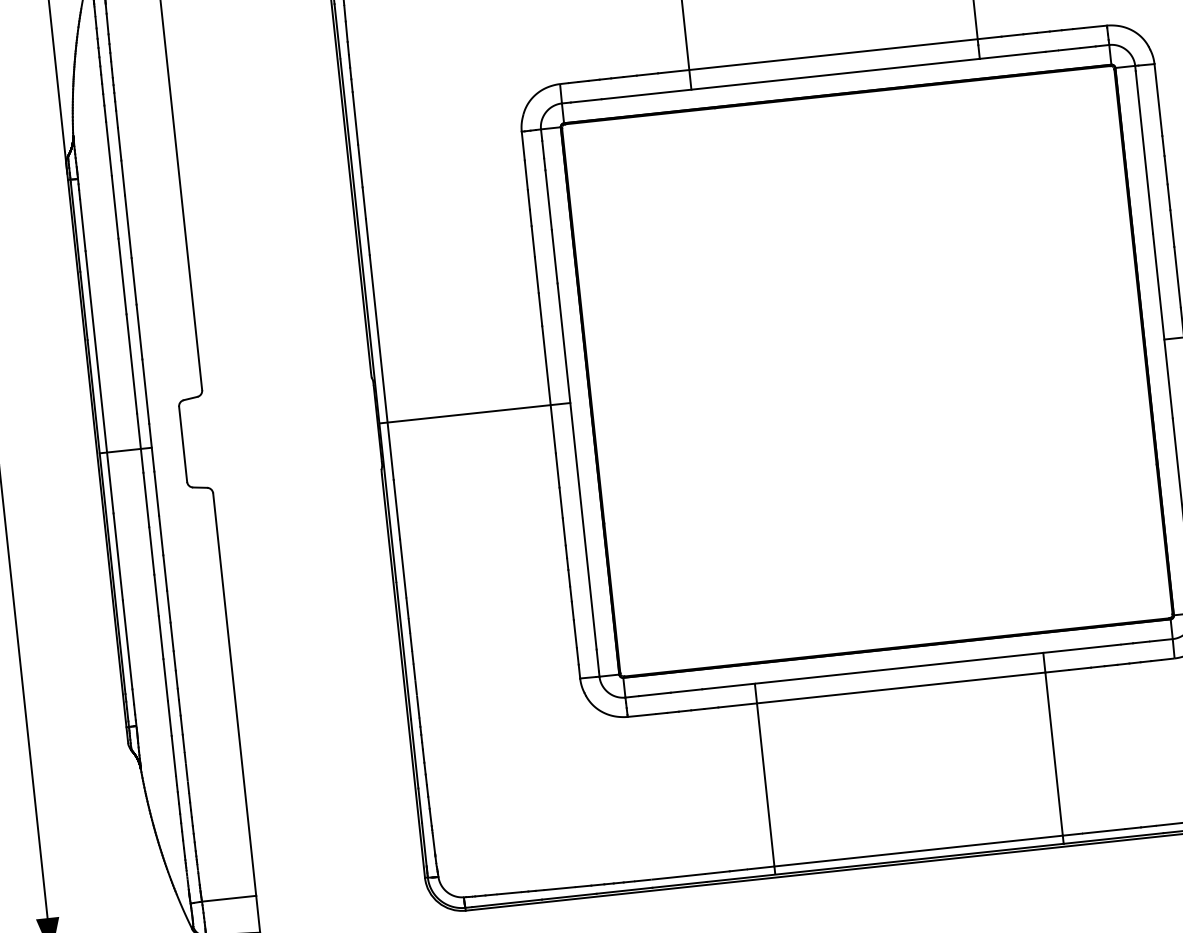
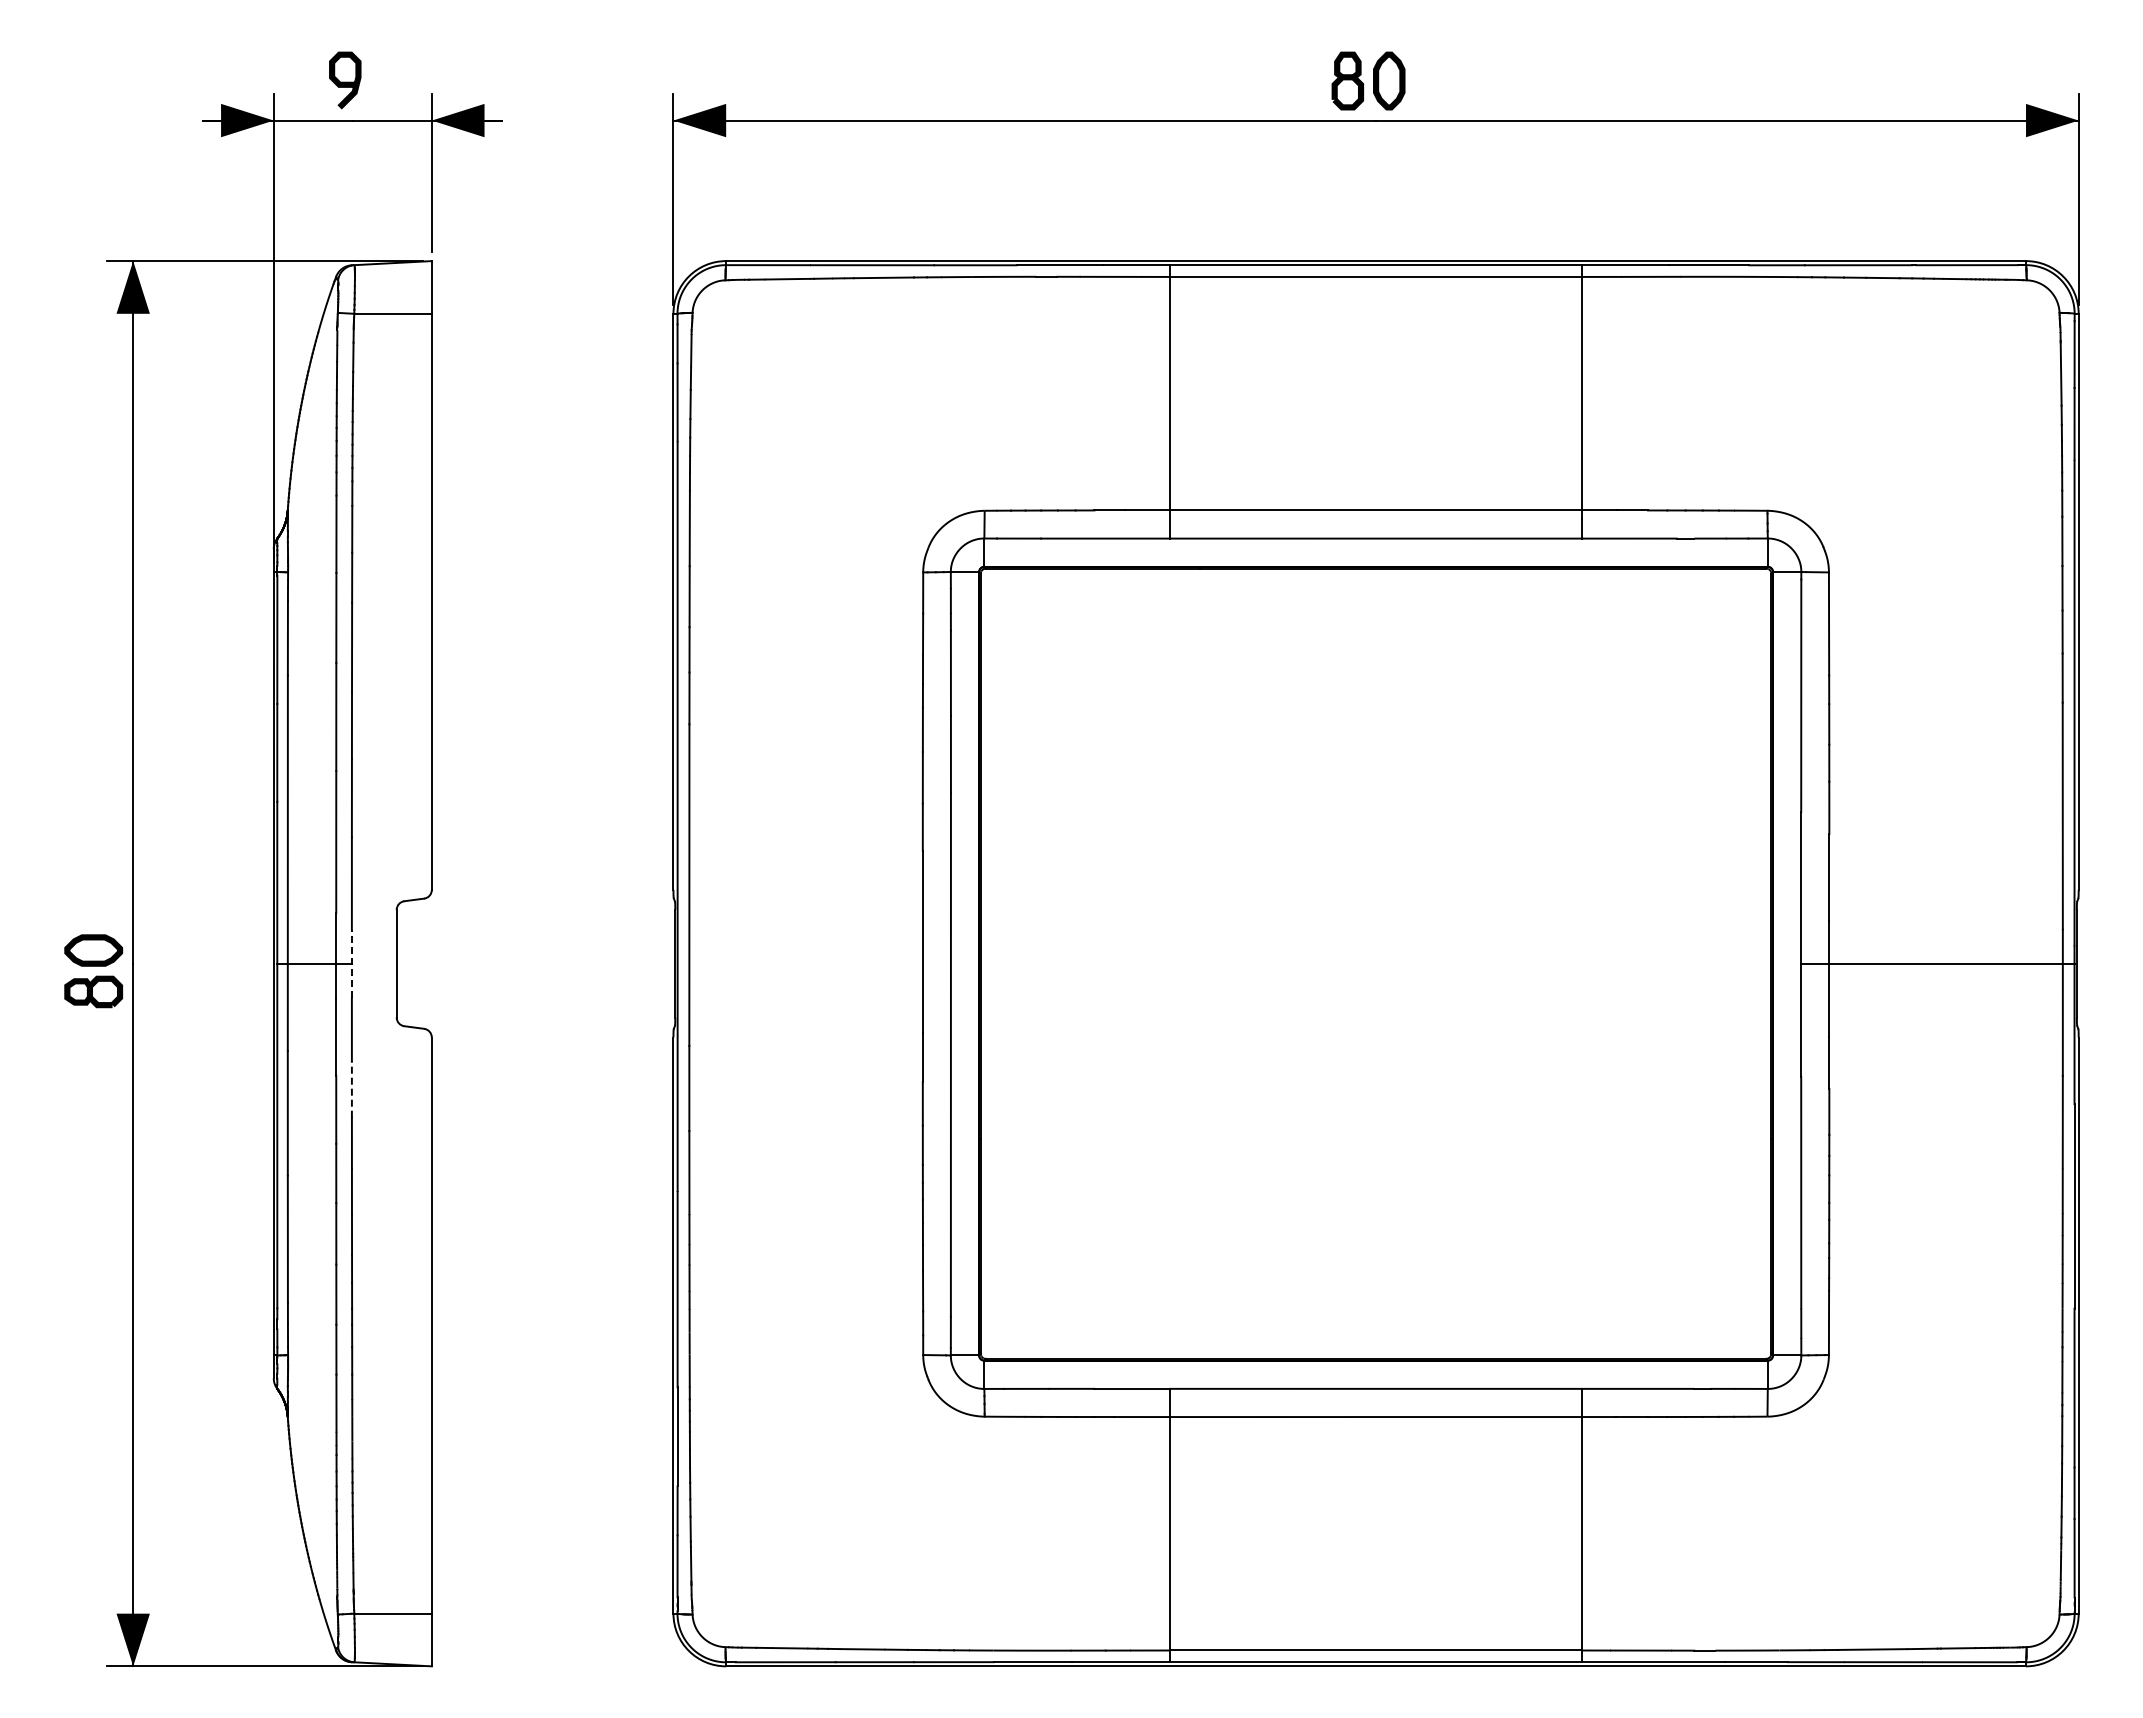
line: (474, 413) -> (813, 963), removed
line: (151, 447) -> (351, 963), solid -> dashed
line: (160, 534) -> (351, 1088), solid -> dashed

